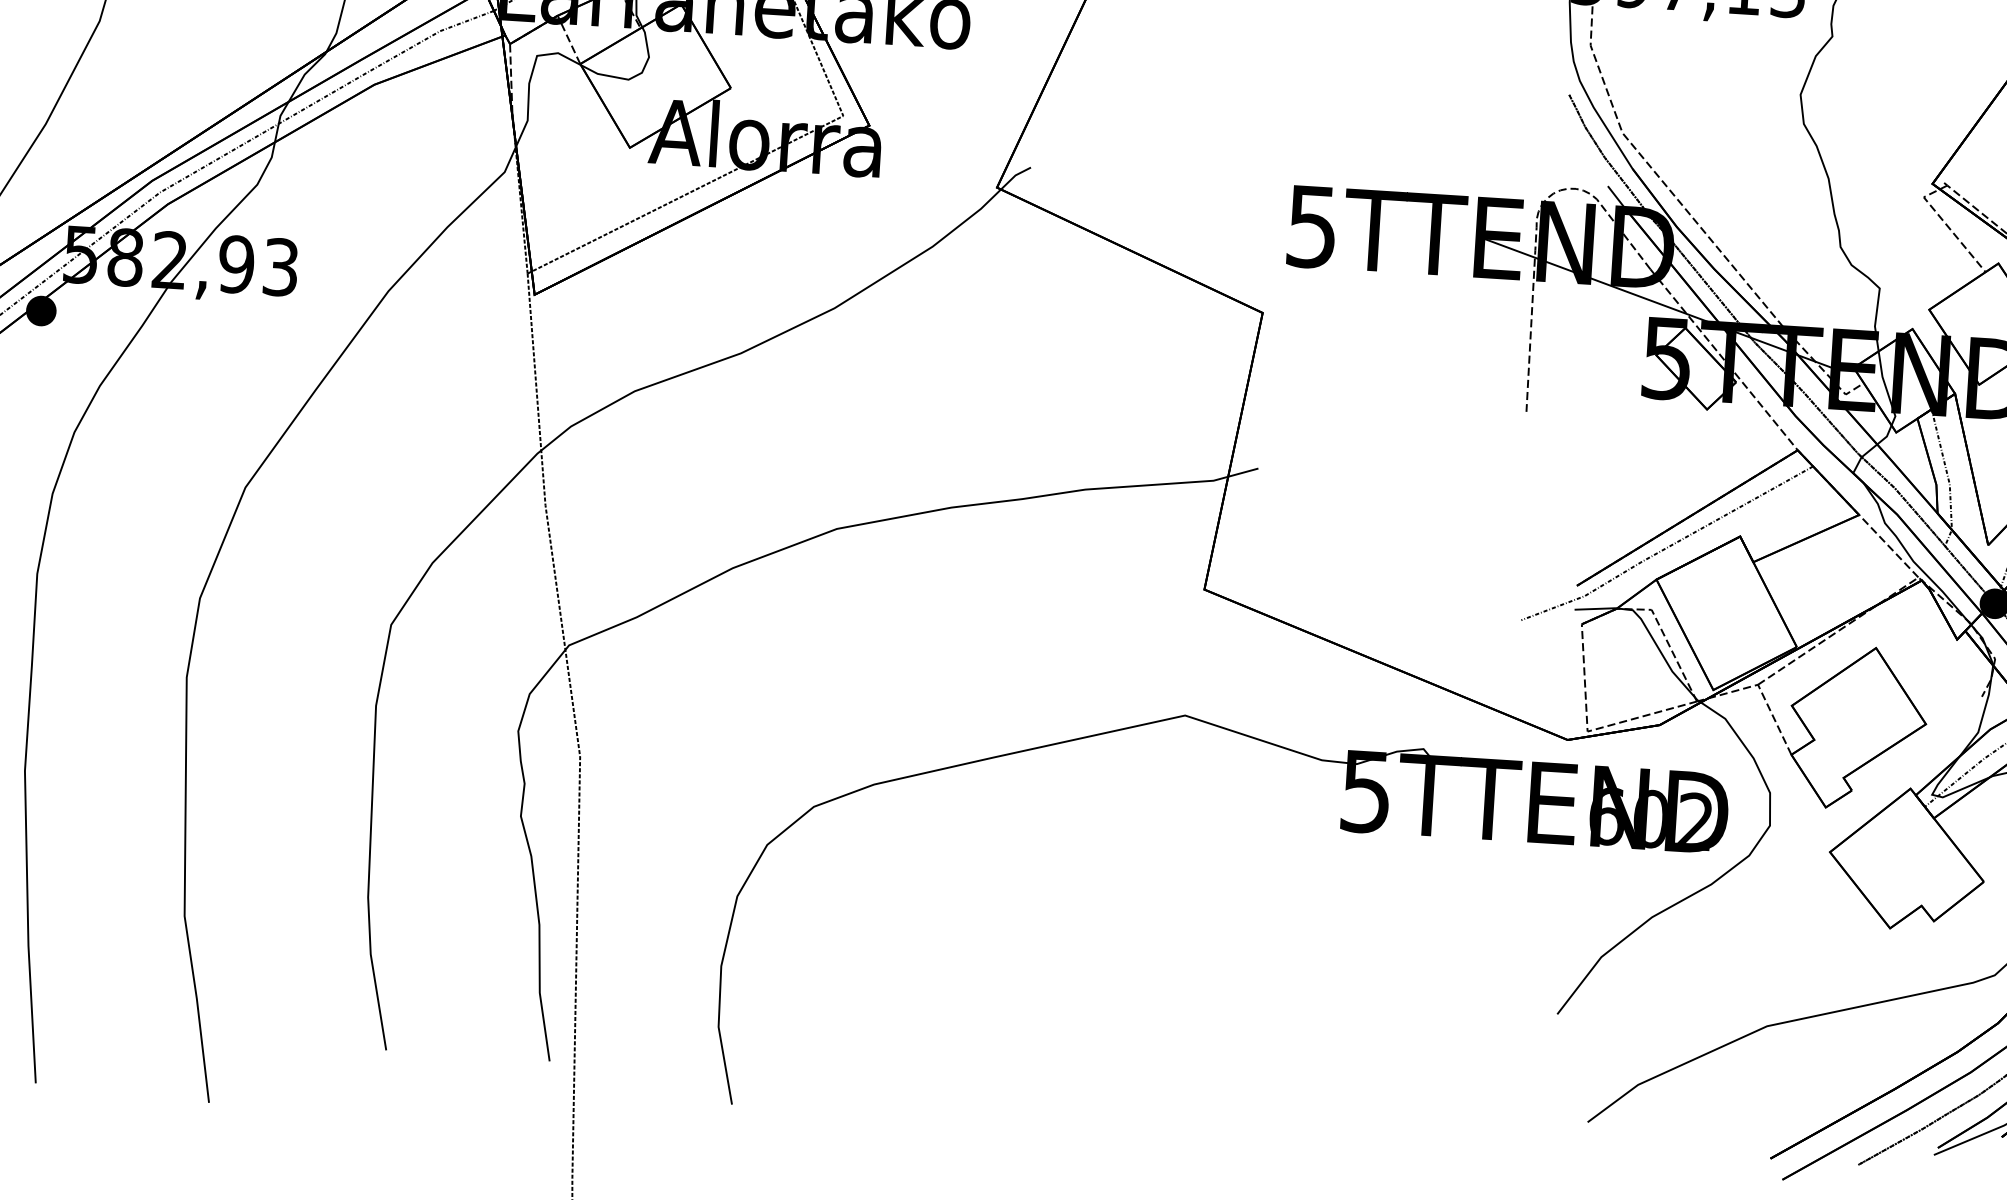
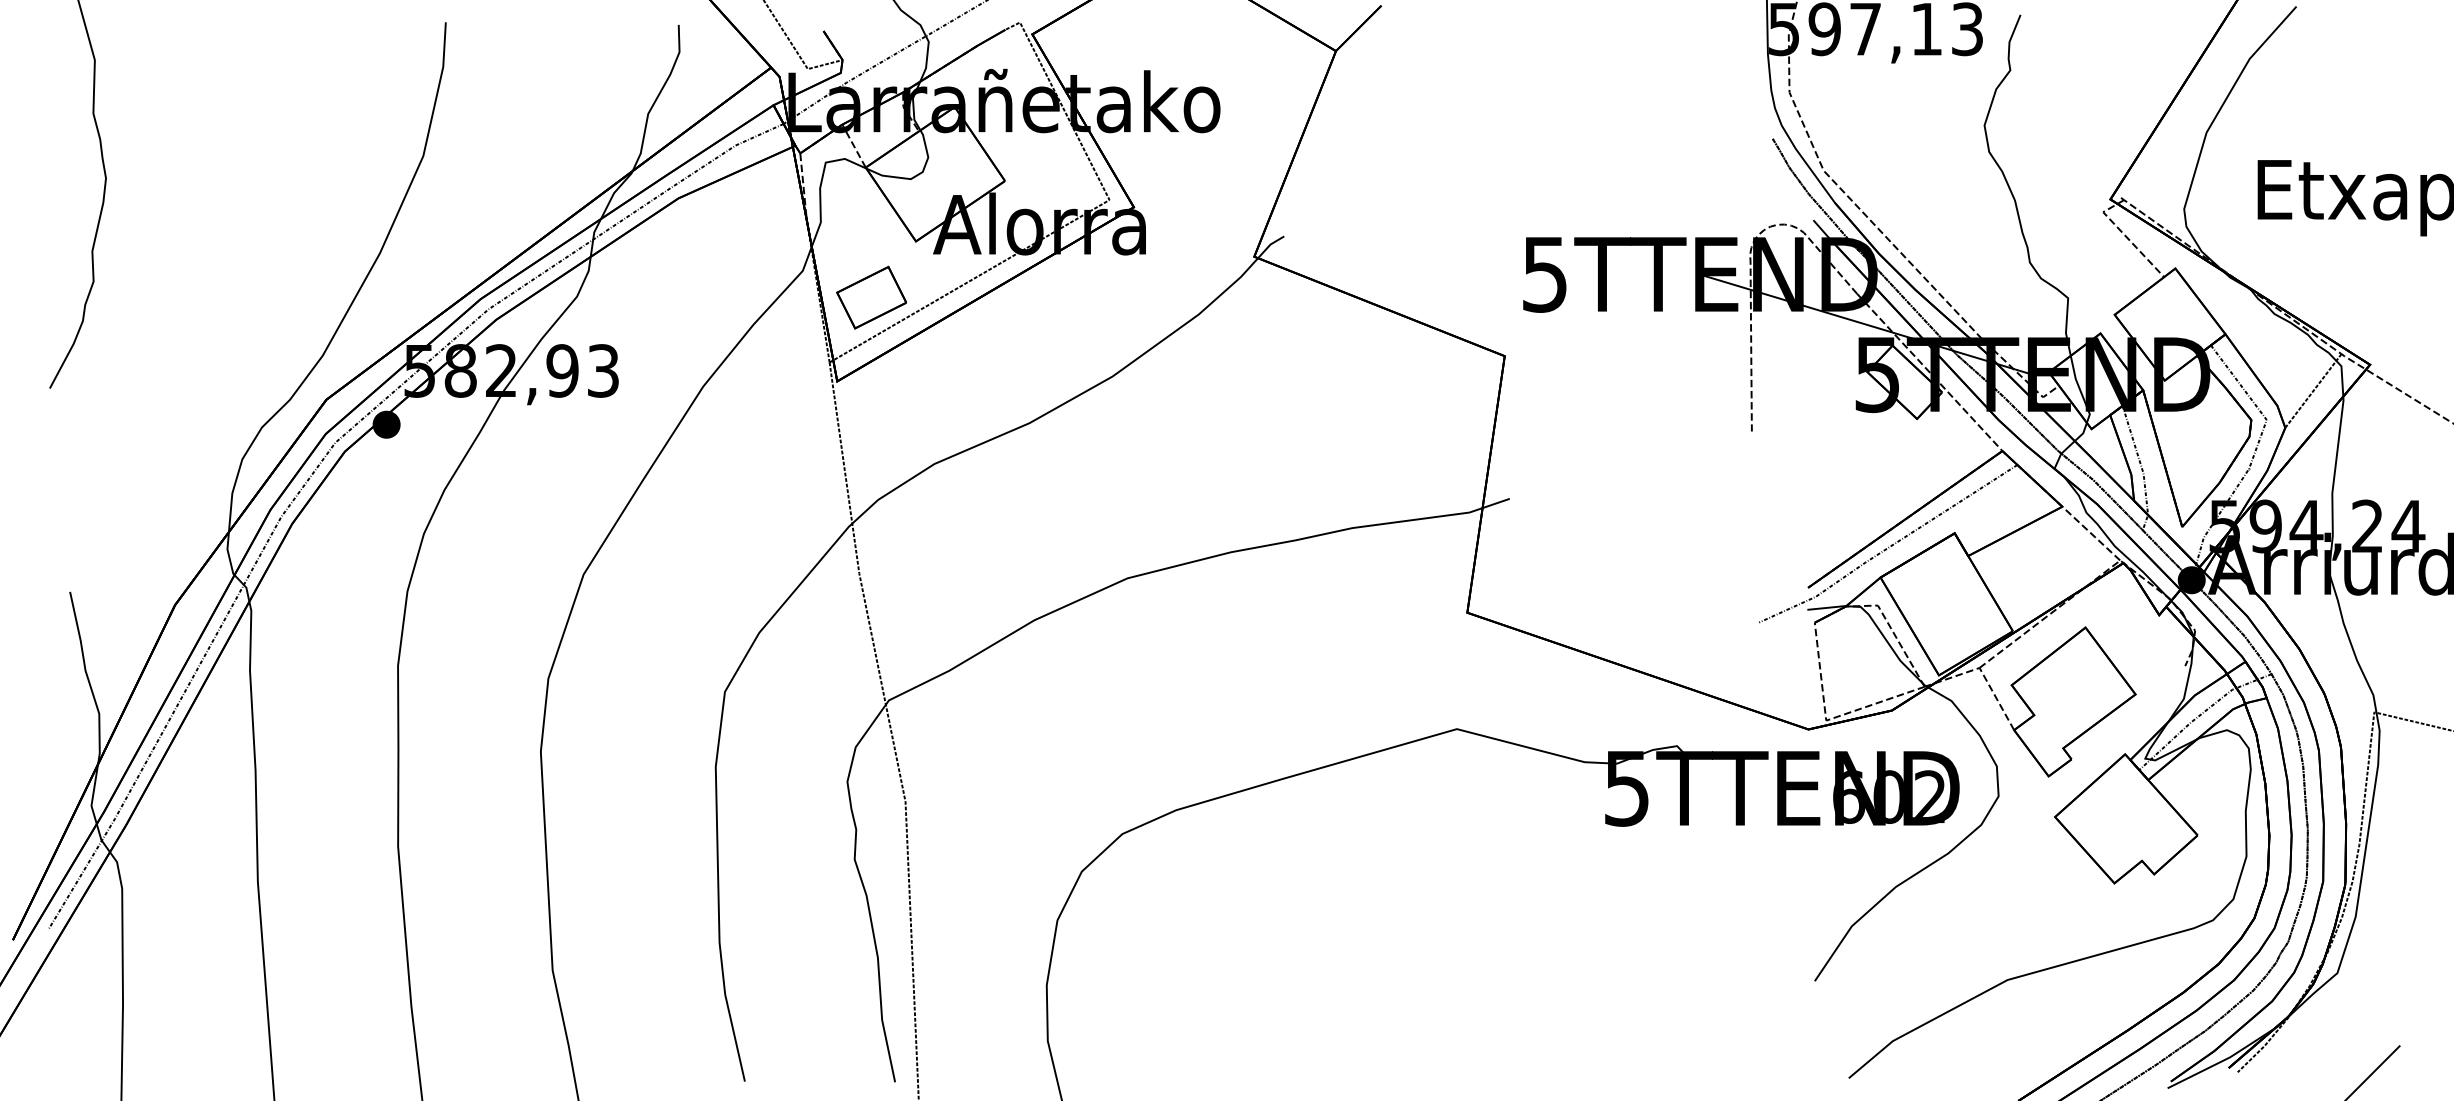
part: (577, 205) -> (871, 297), added

